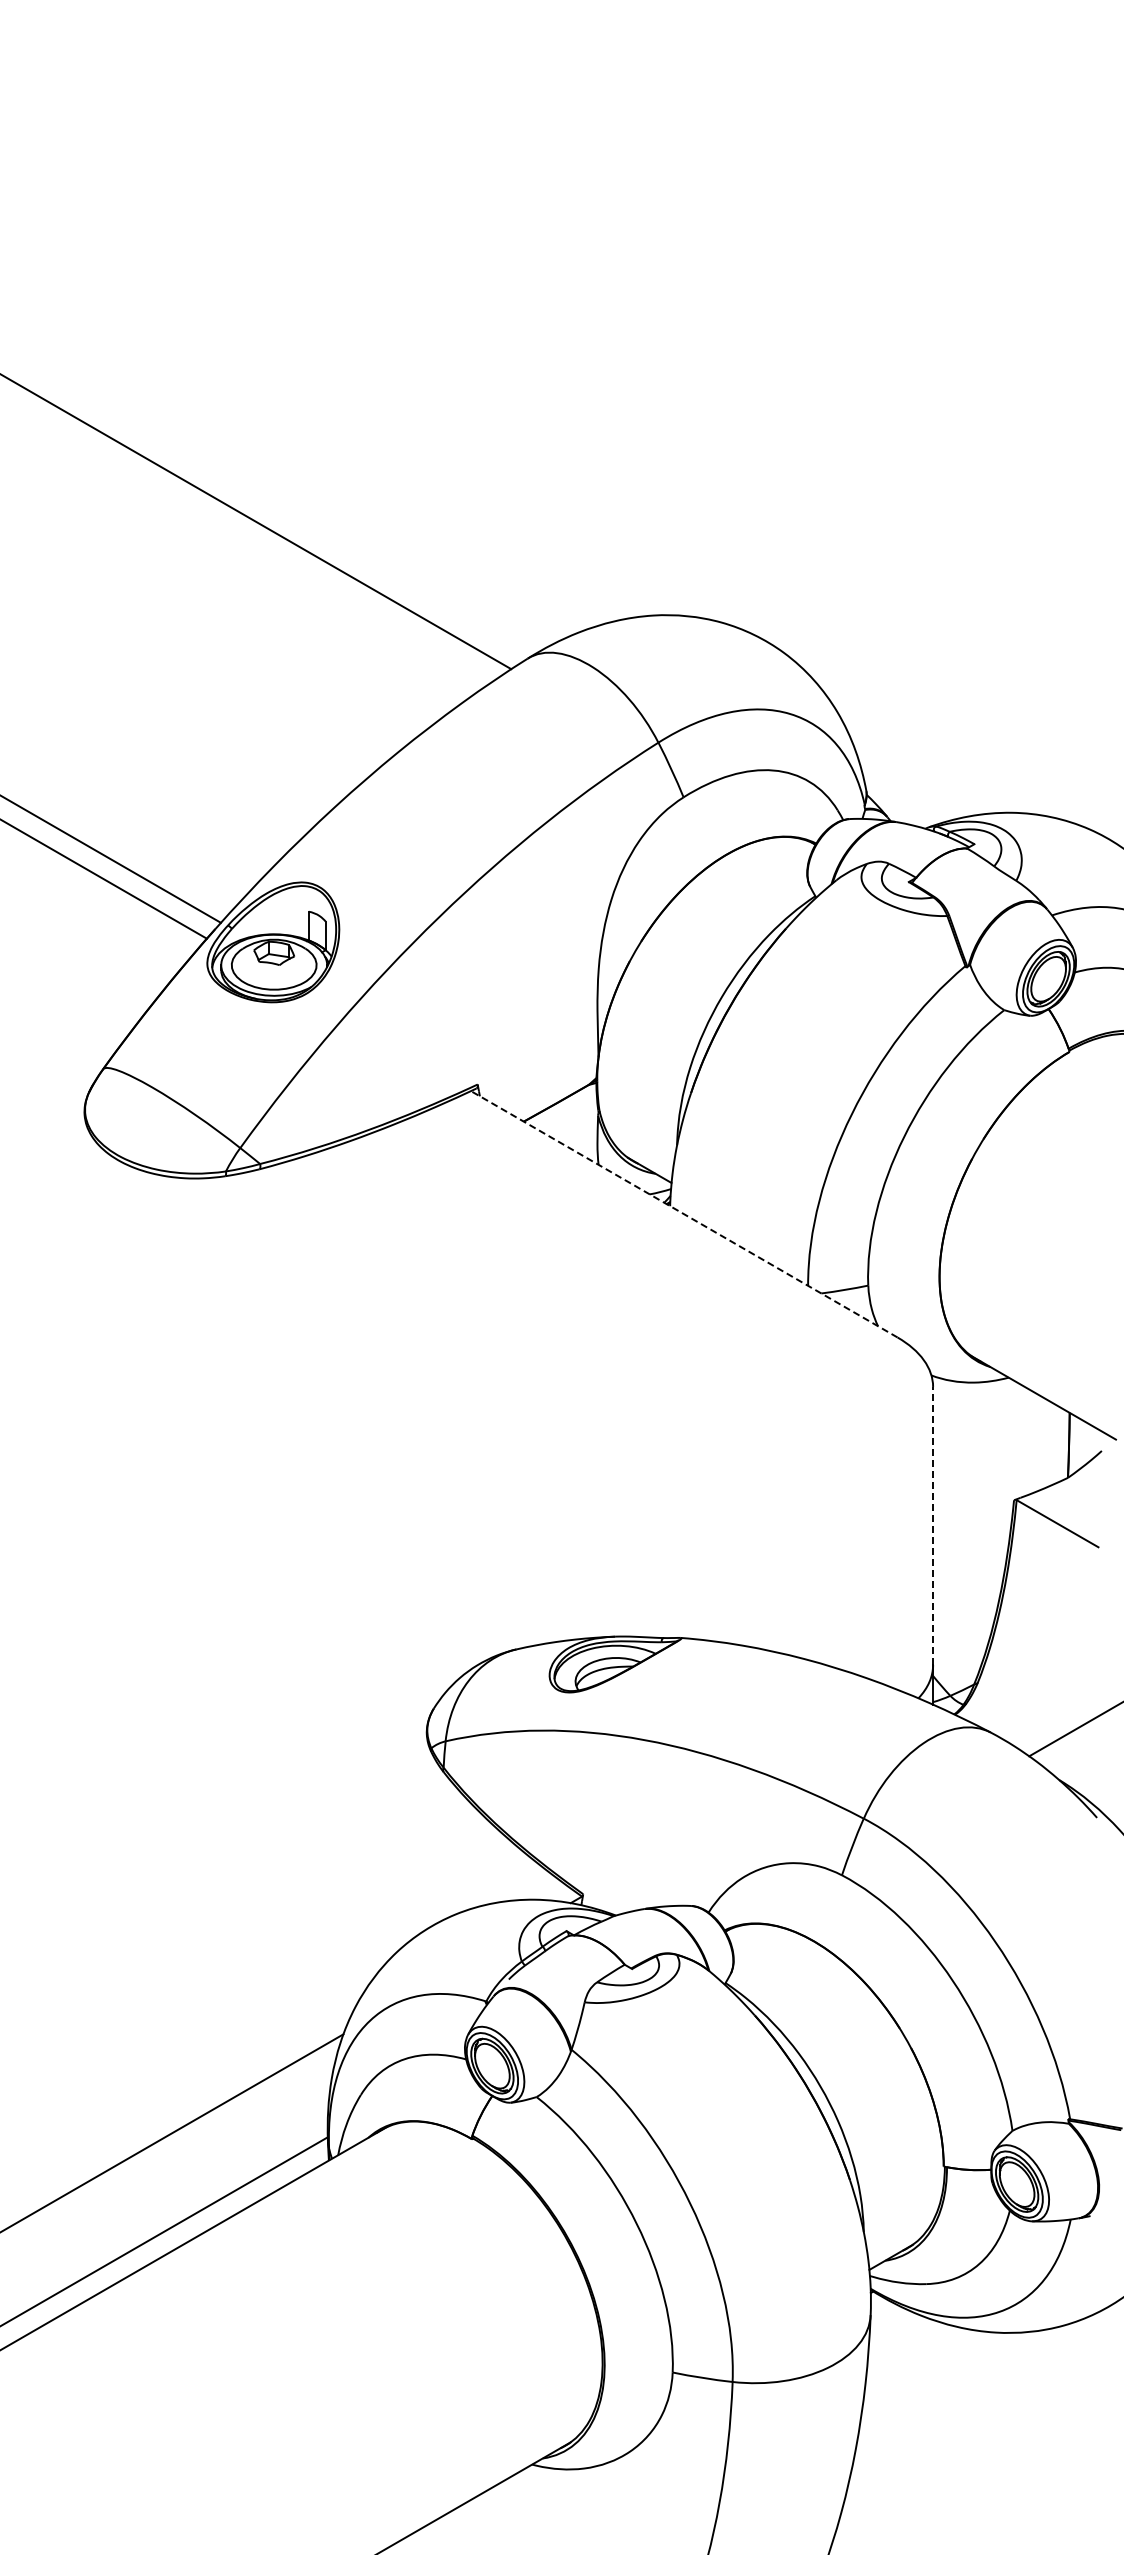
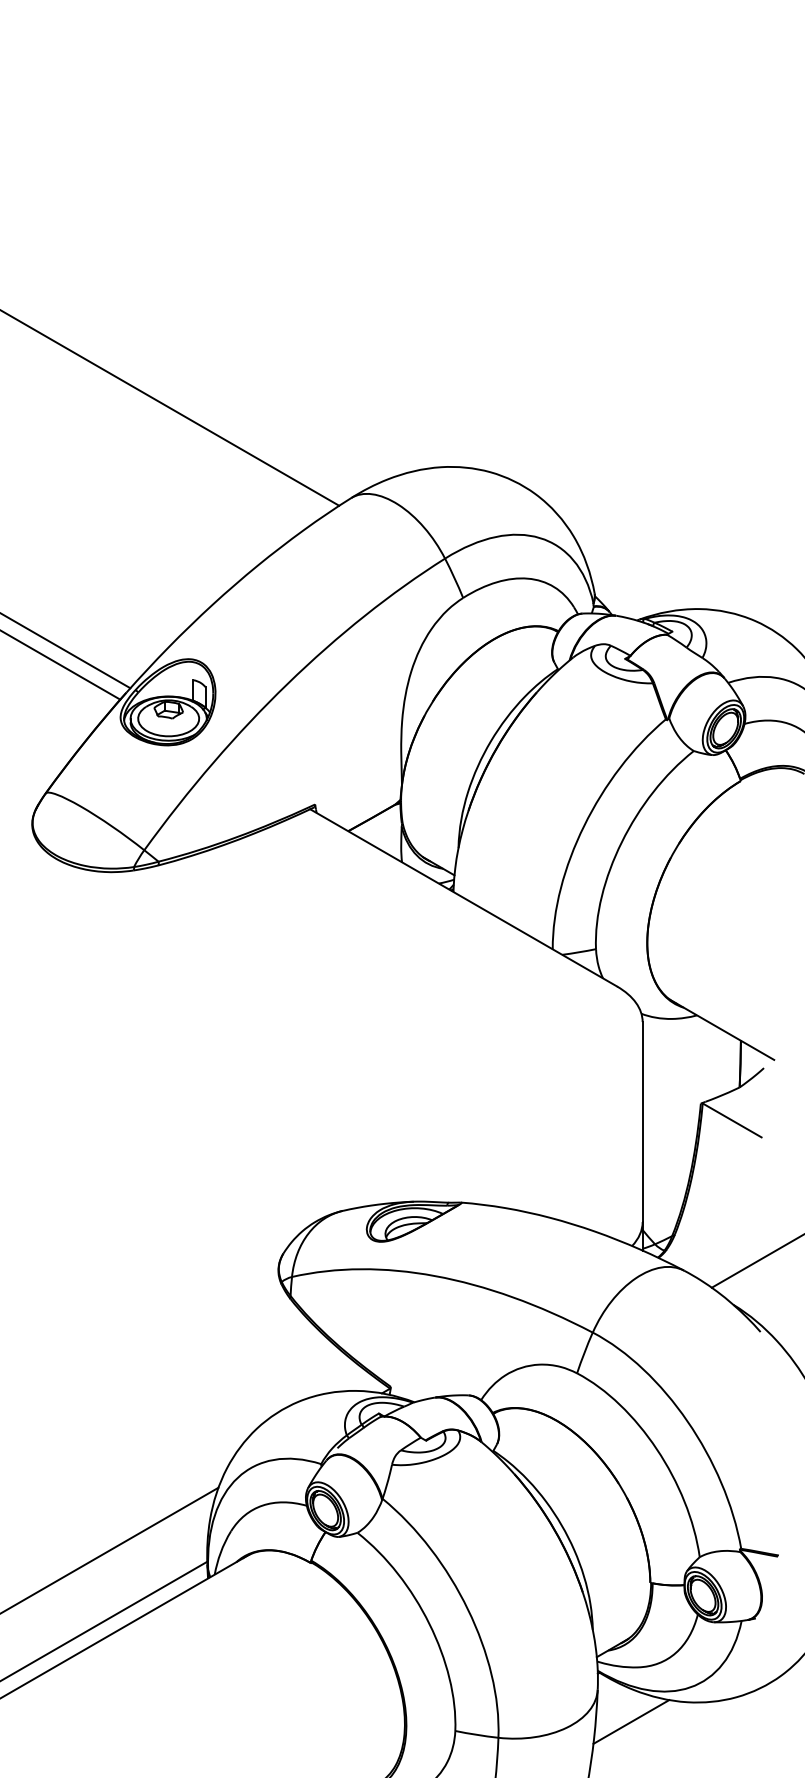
line: (683, 1214) -> (463, 898), dashed -> solid
line: (933, 1525) -> (642, 1121), dashed -> solid
line: (917, 2359) -> (631, 1721), added

